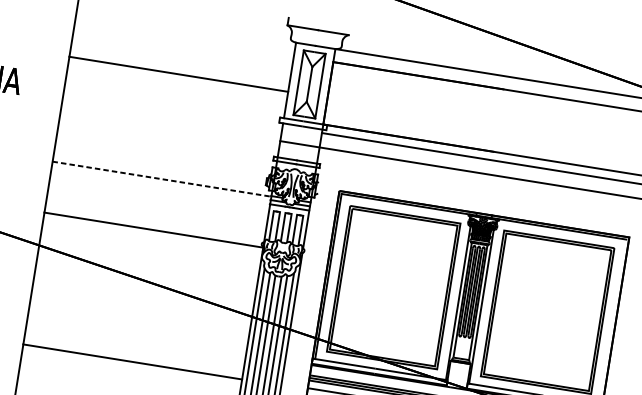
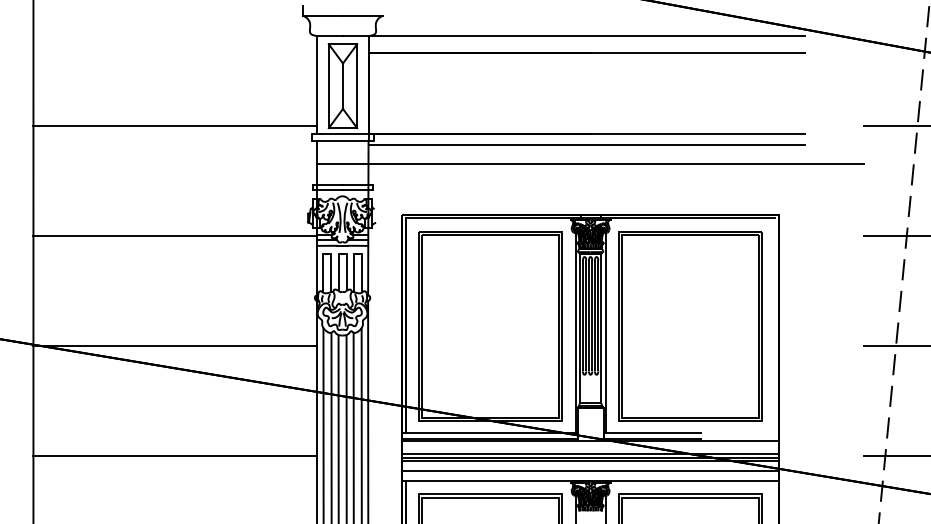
line: (178, 74) -> (175, 125), moved
line: (162, 179) -> (175, 236), dashed -> solid
line: (153, 230) -> (175, 346), moved
line: (132, 362) -> (175, 456), moved

